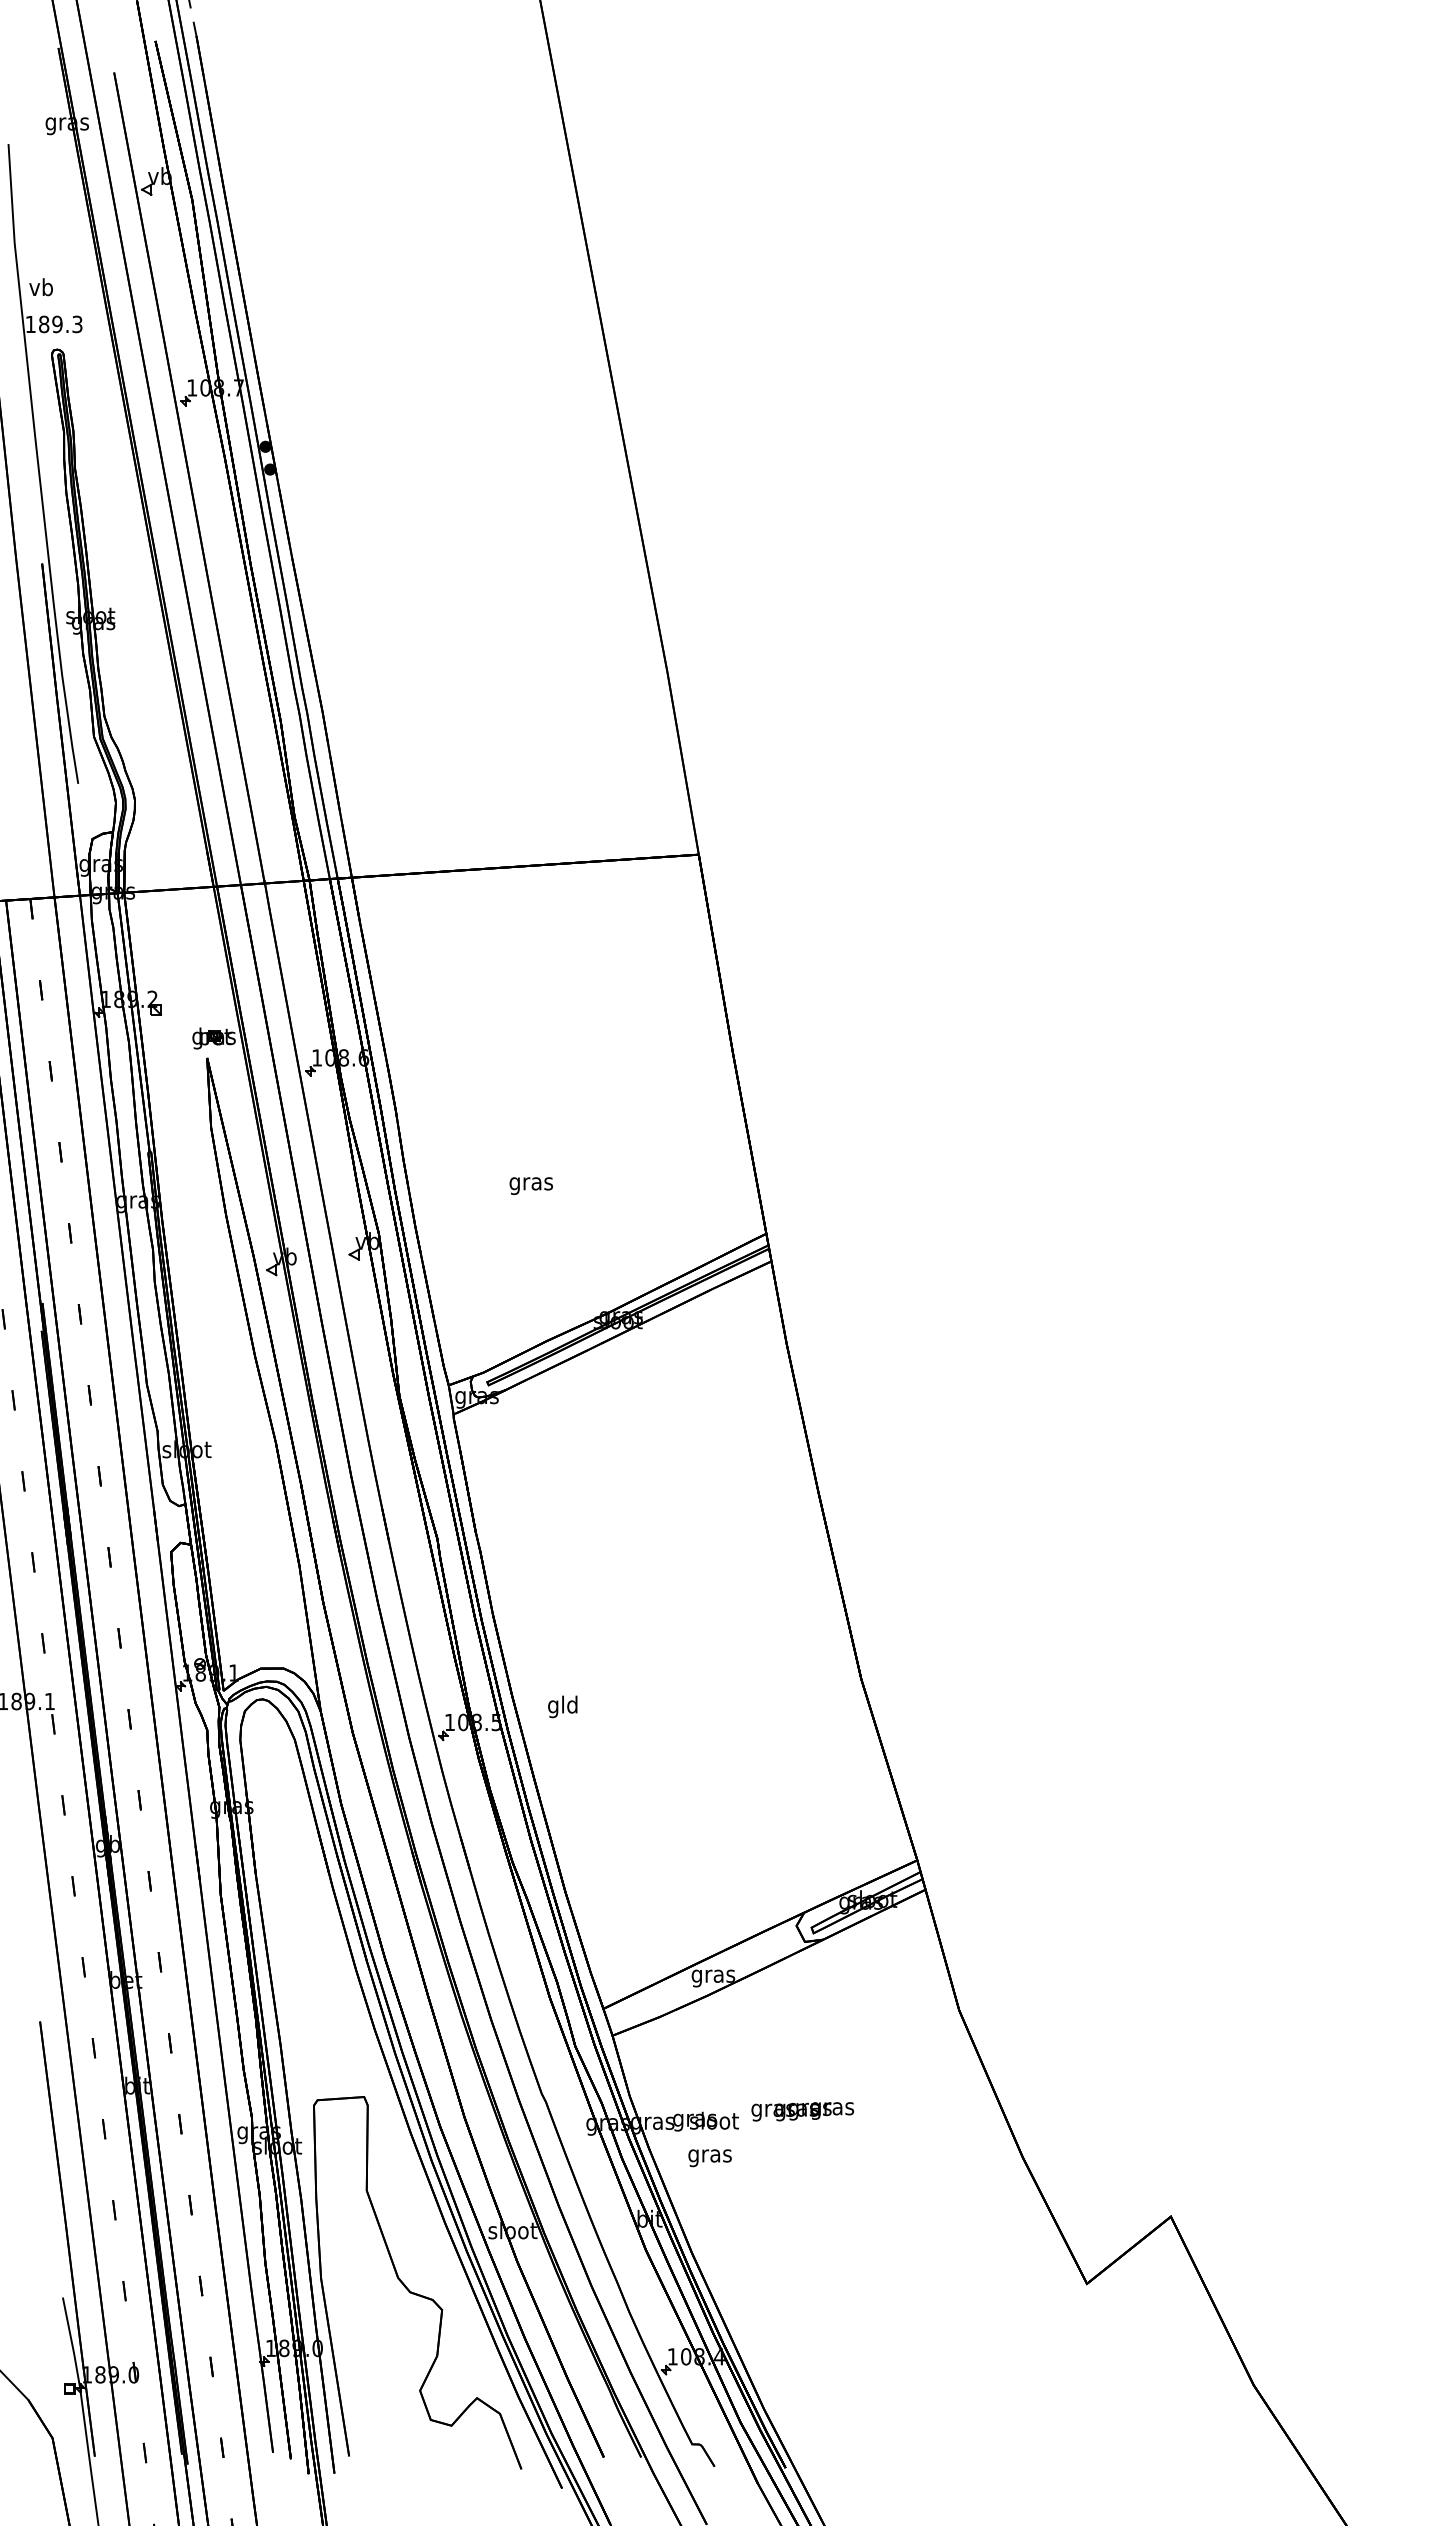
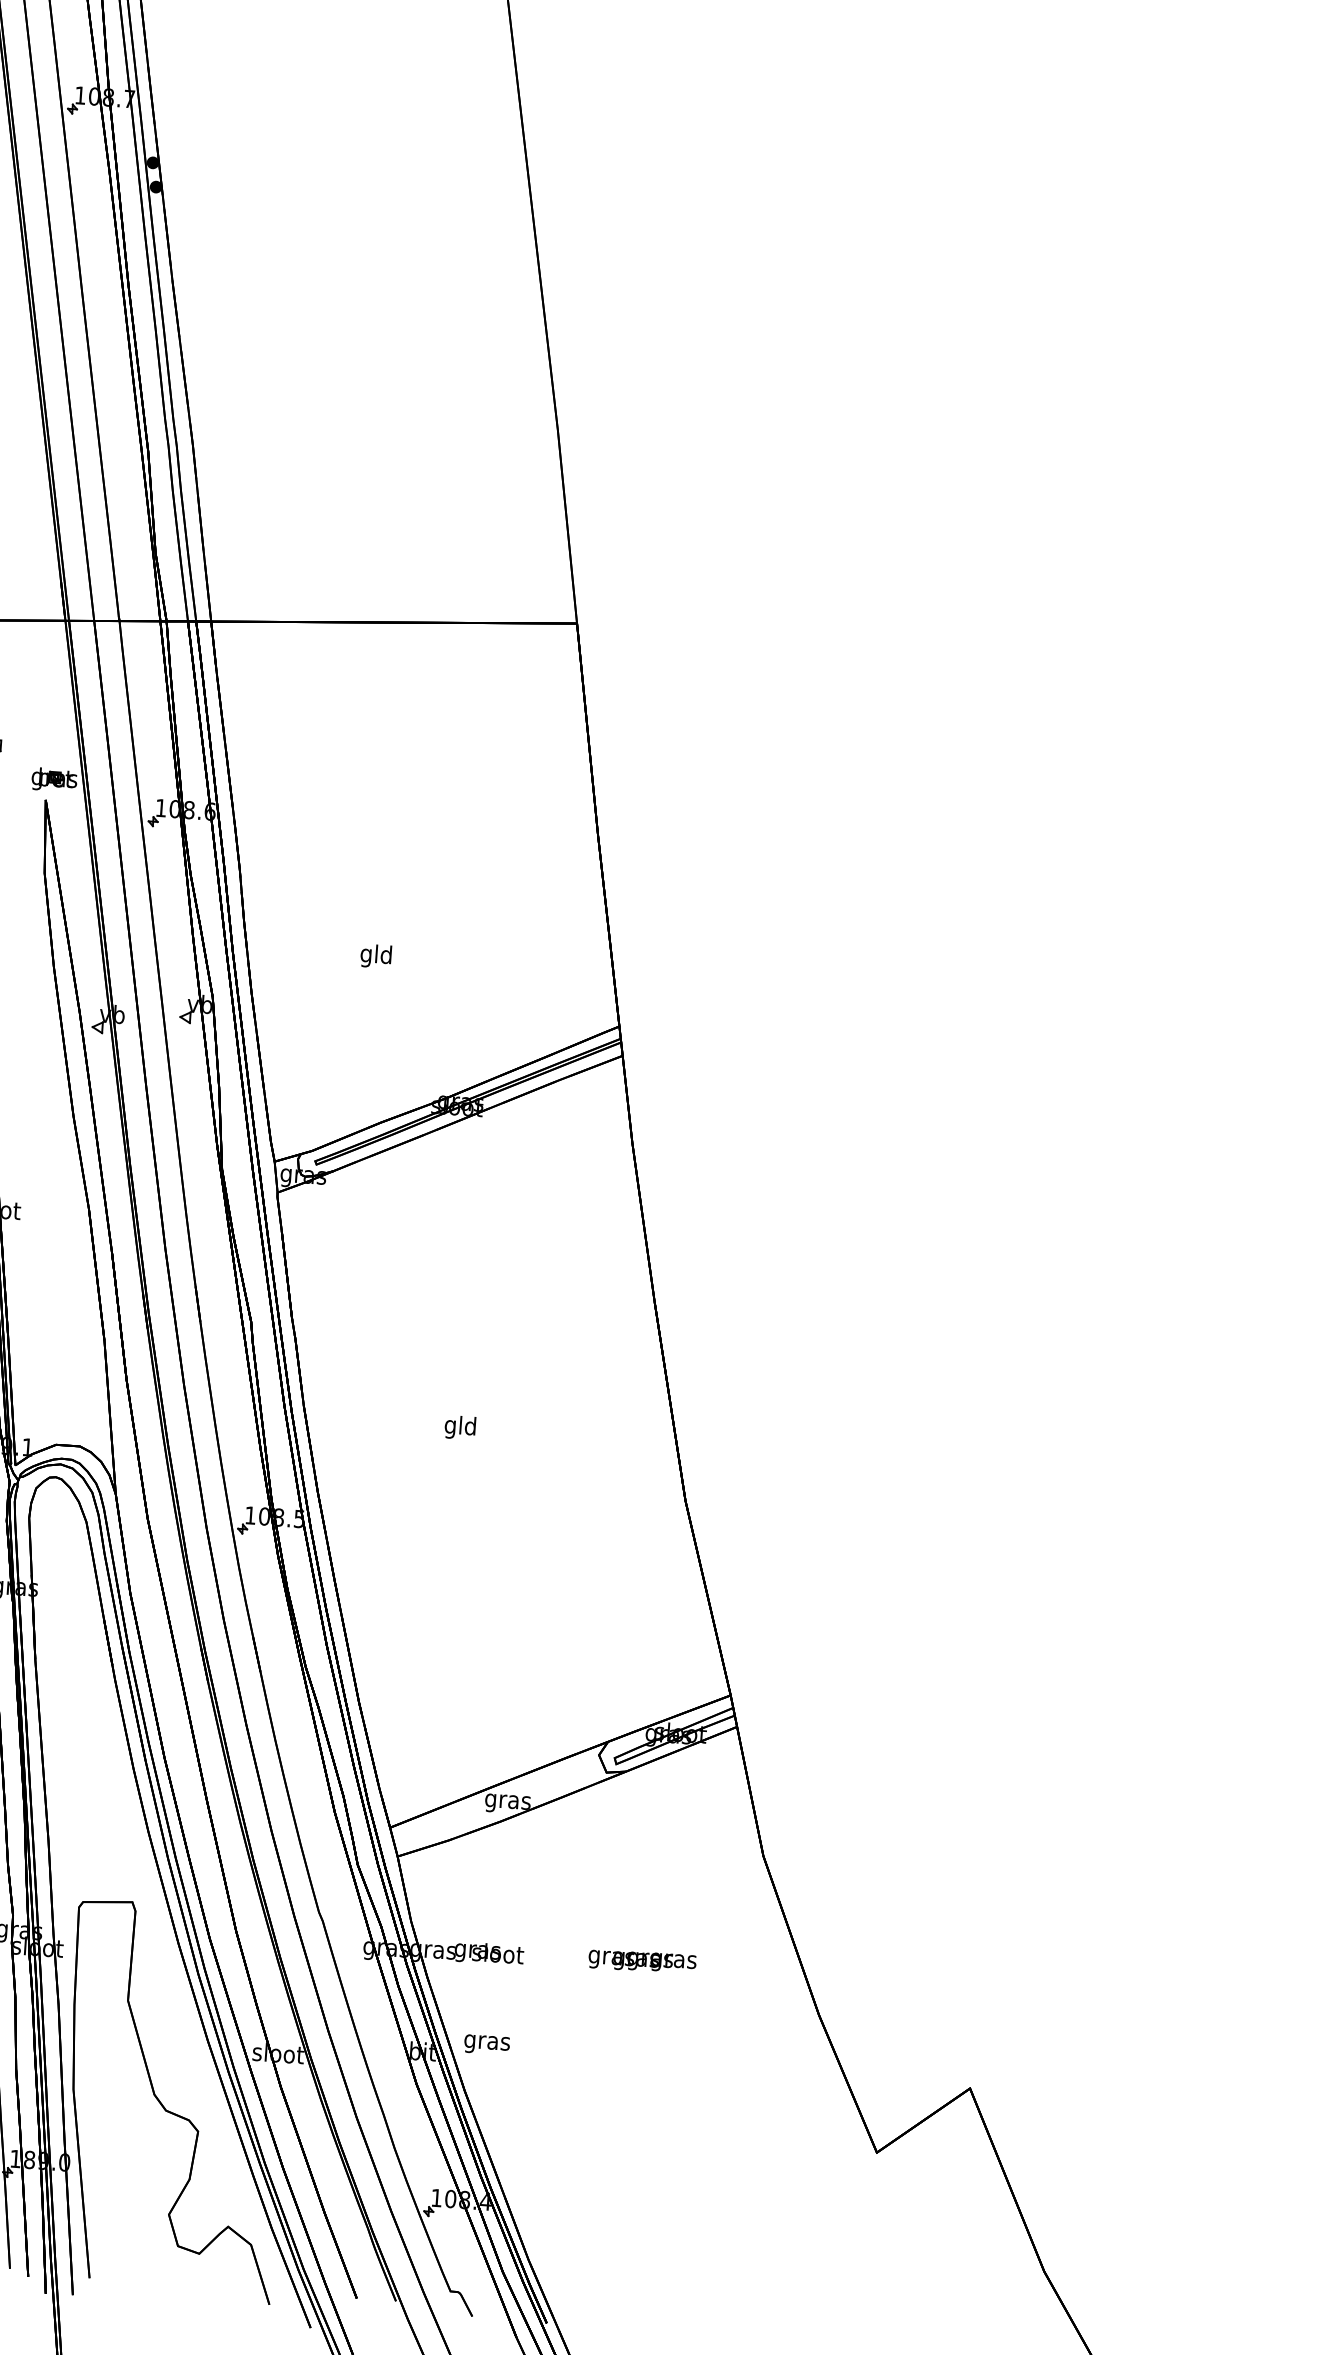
text: (531, 1183) -> (376, 956), gras -> gld
text: (562, 1706) -> (460, 1427), moved
text: (802, 2111) -> (642, 1961), moved
text: (709, 2158) -> (486, 2045), moved

